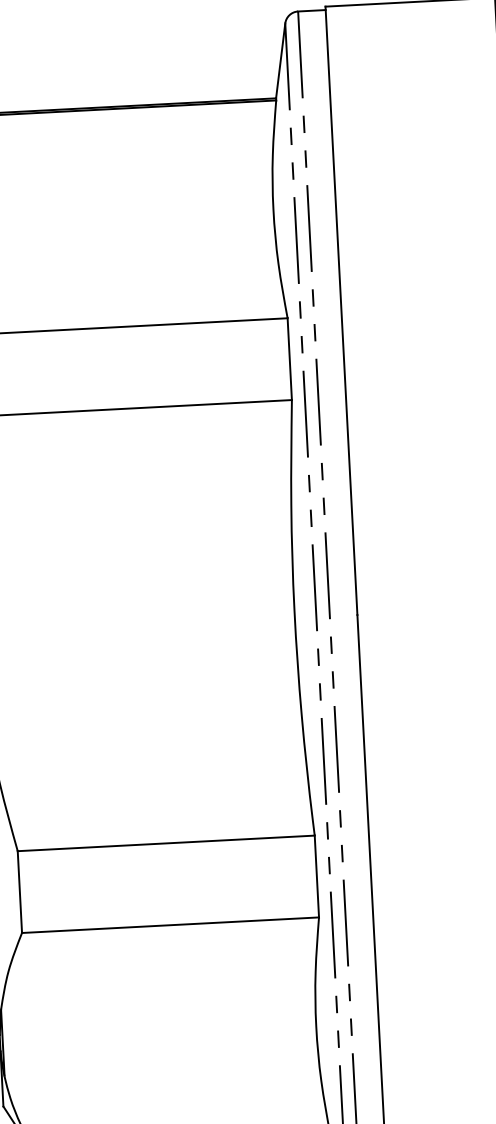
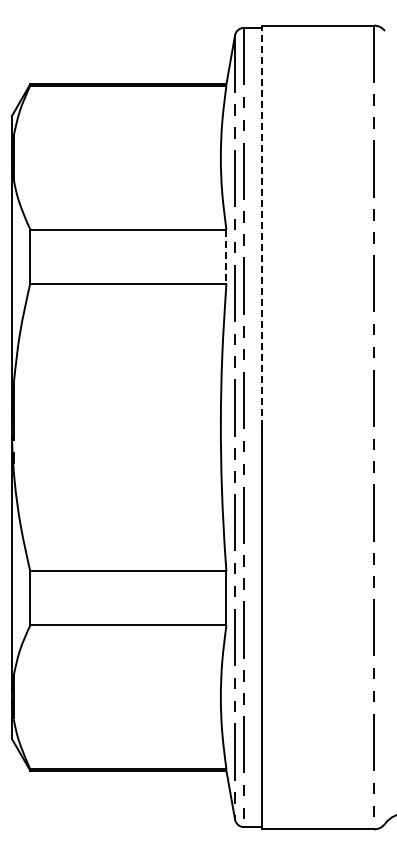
line: (341, 310) -> (262, 226), solid -> dashed
line: (289, 360) -> (226, 257), solid -> dashed

